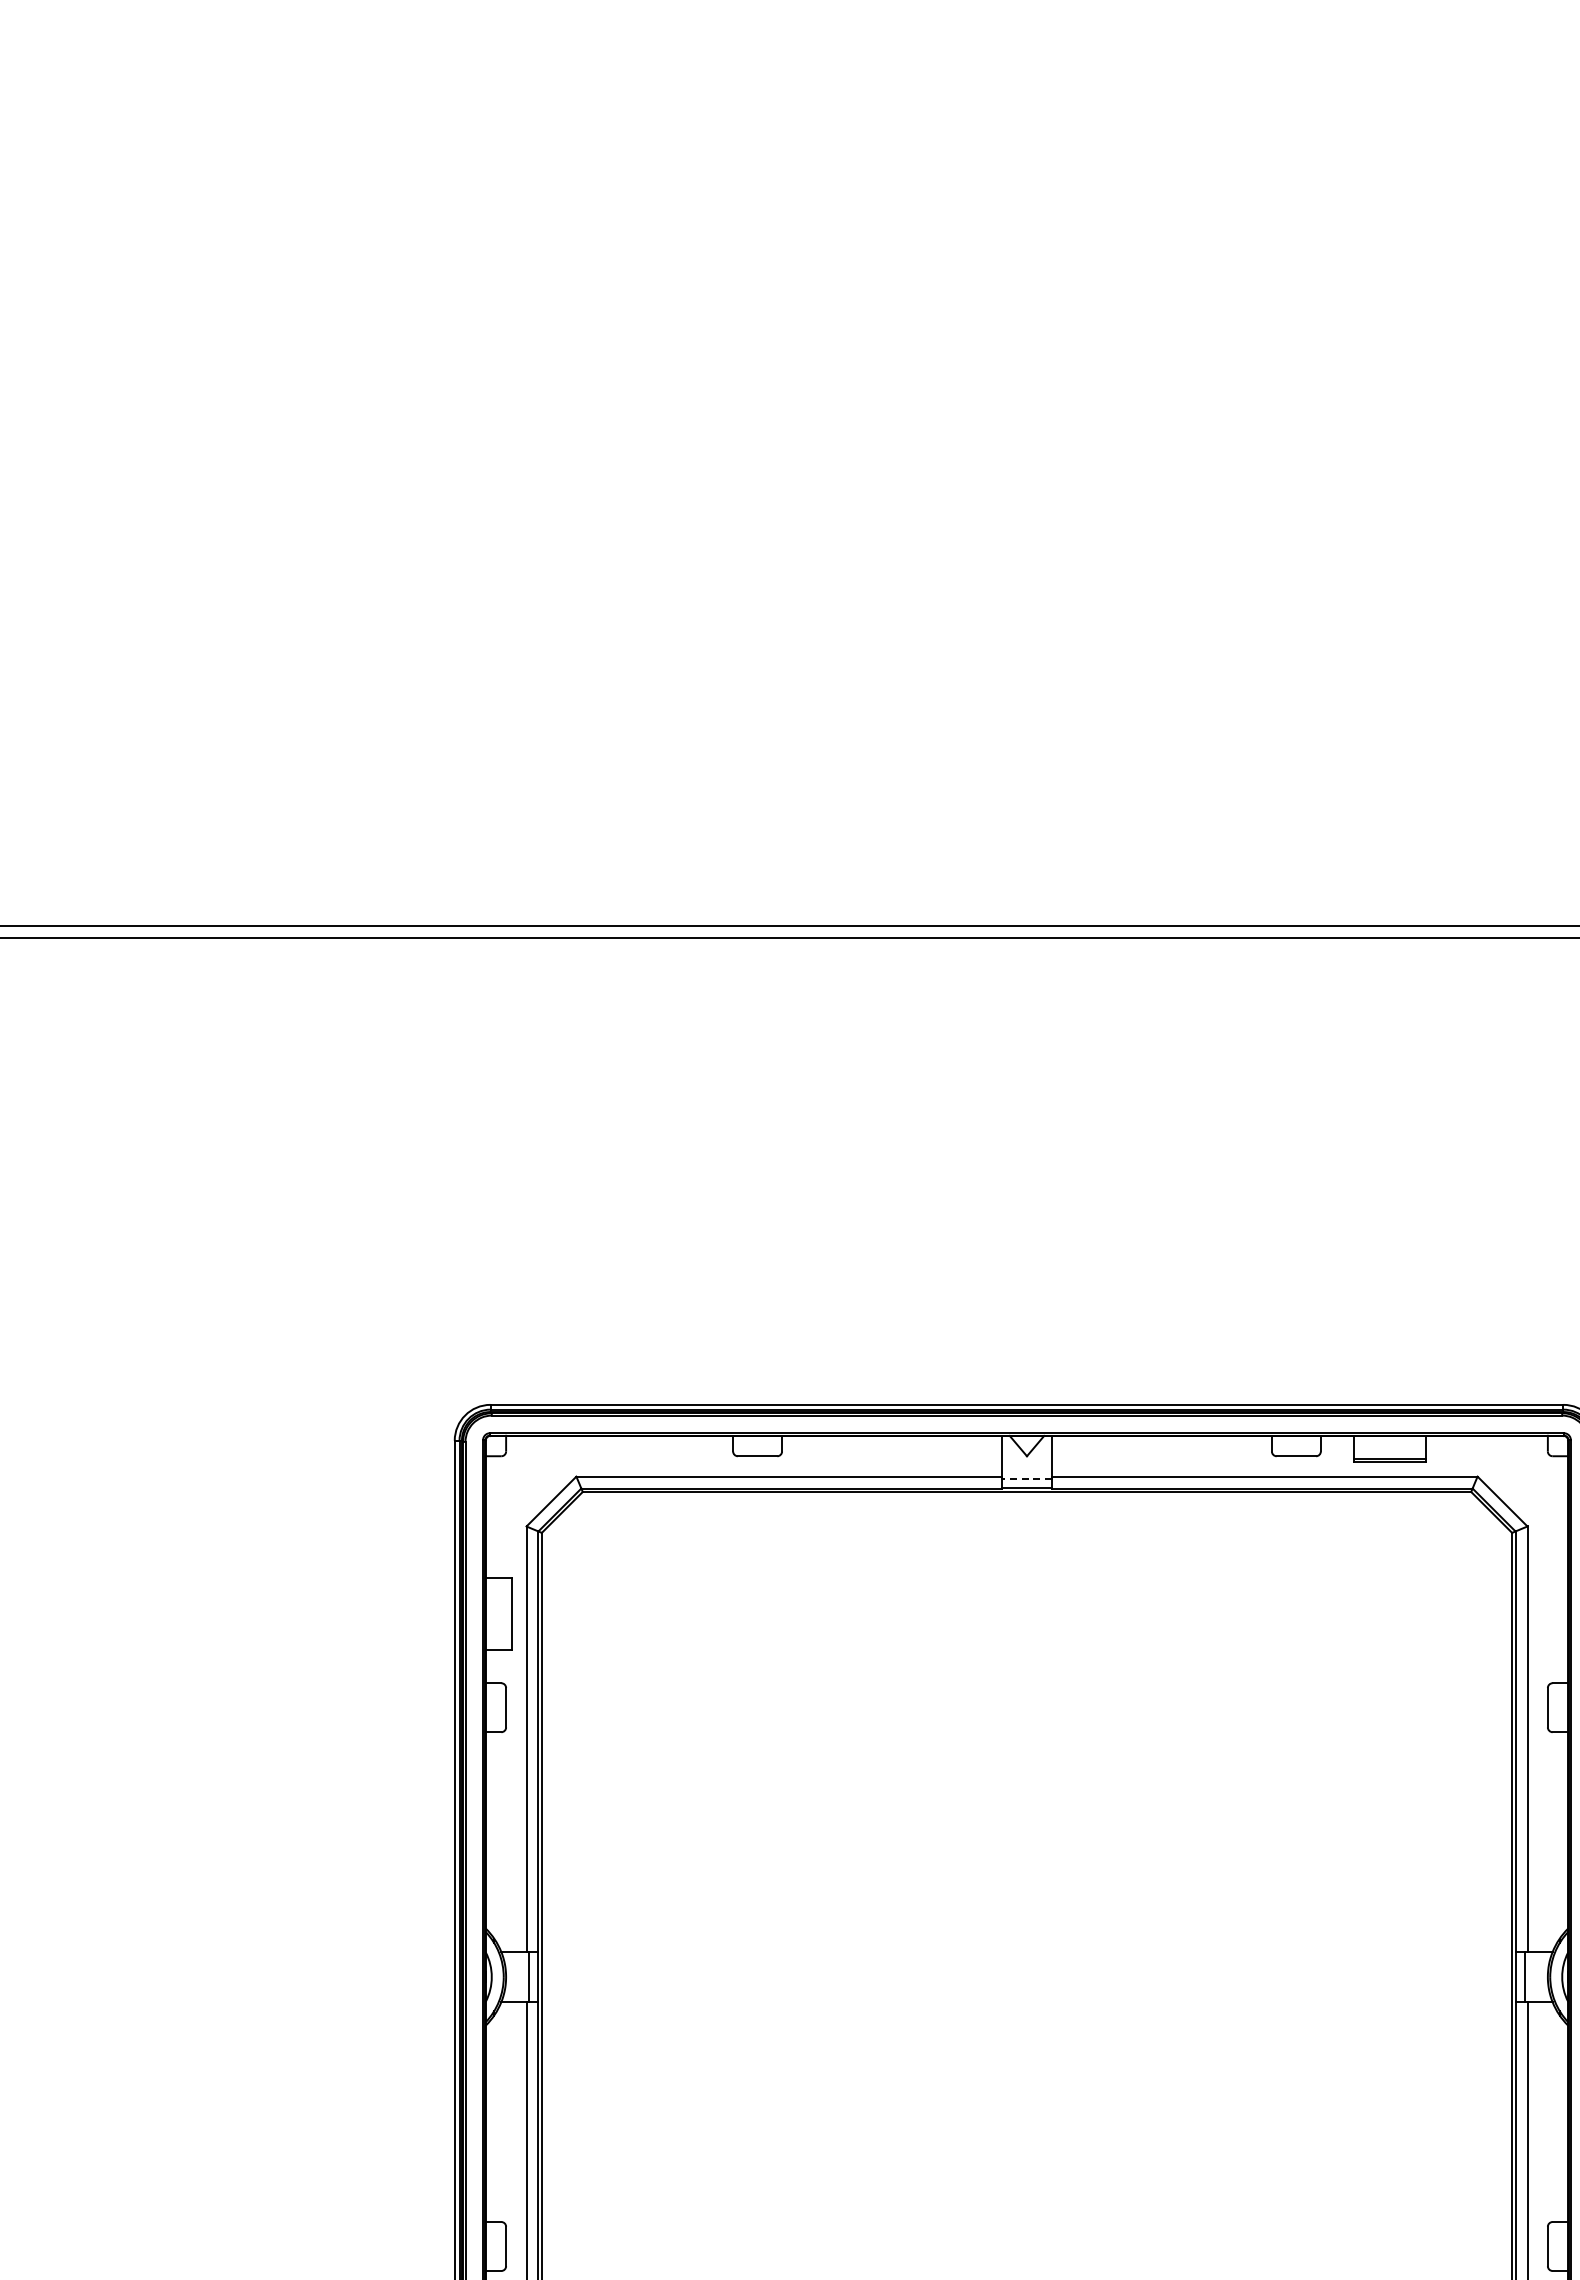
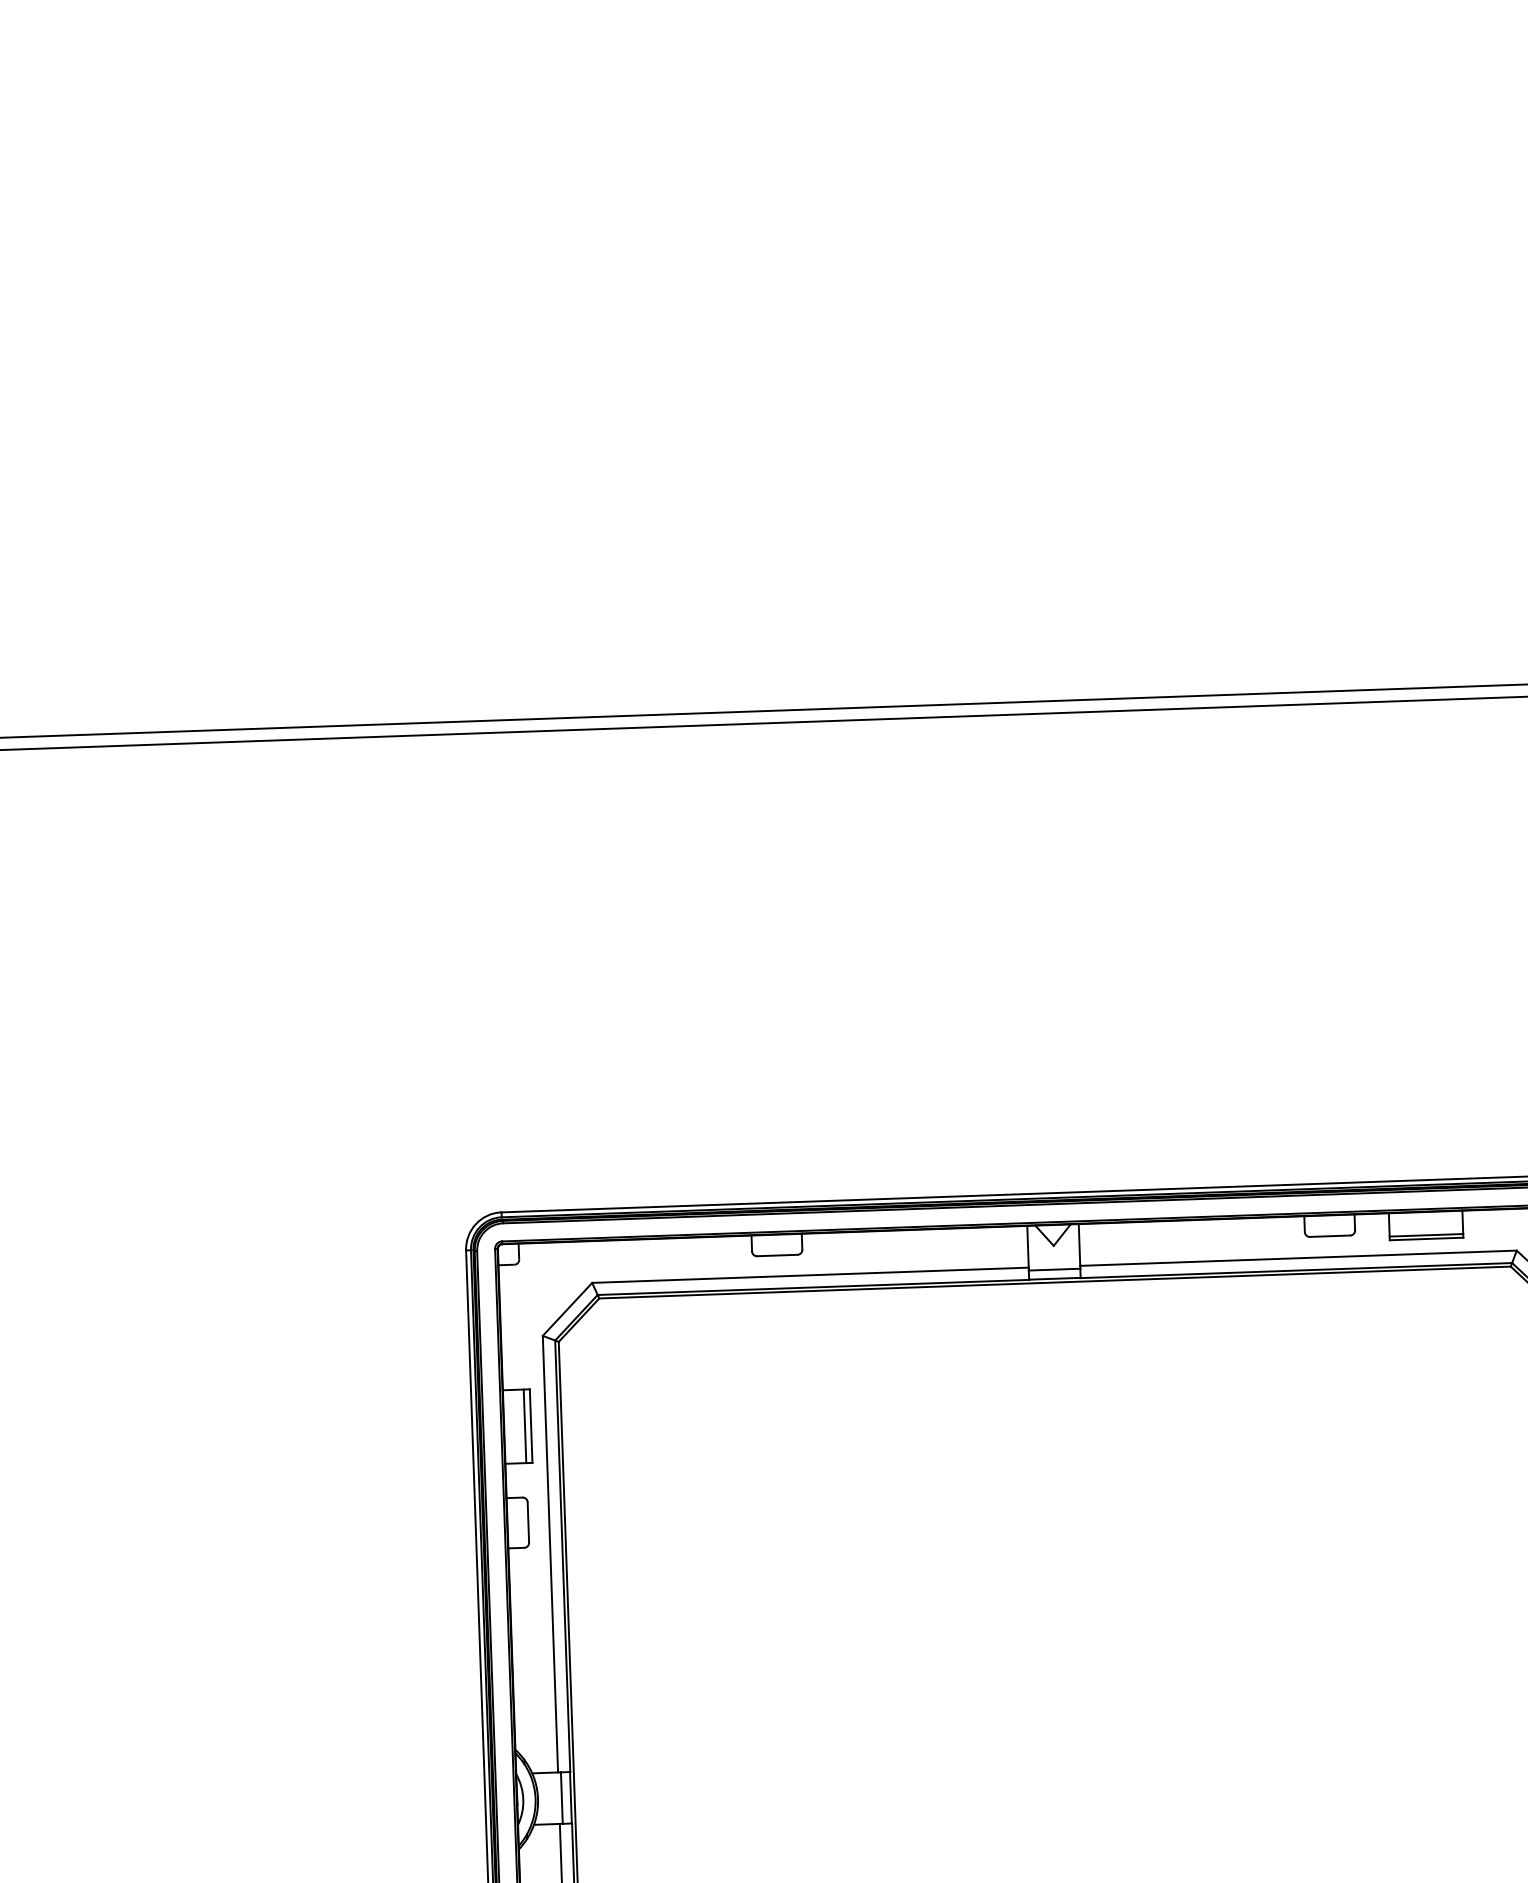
line: (1026, 1479) -> (1054, 1269), dashed -> solid
line: (506, 1613) -> (525, 1425), added

